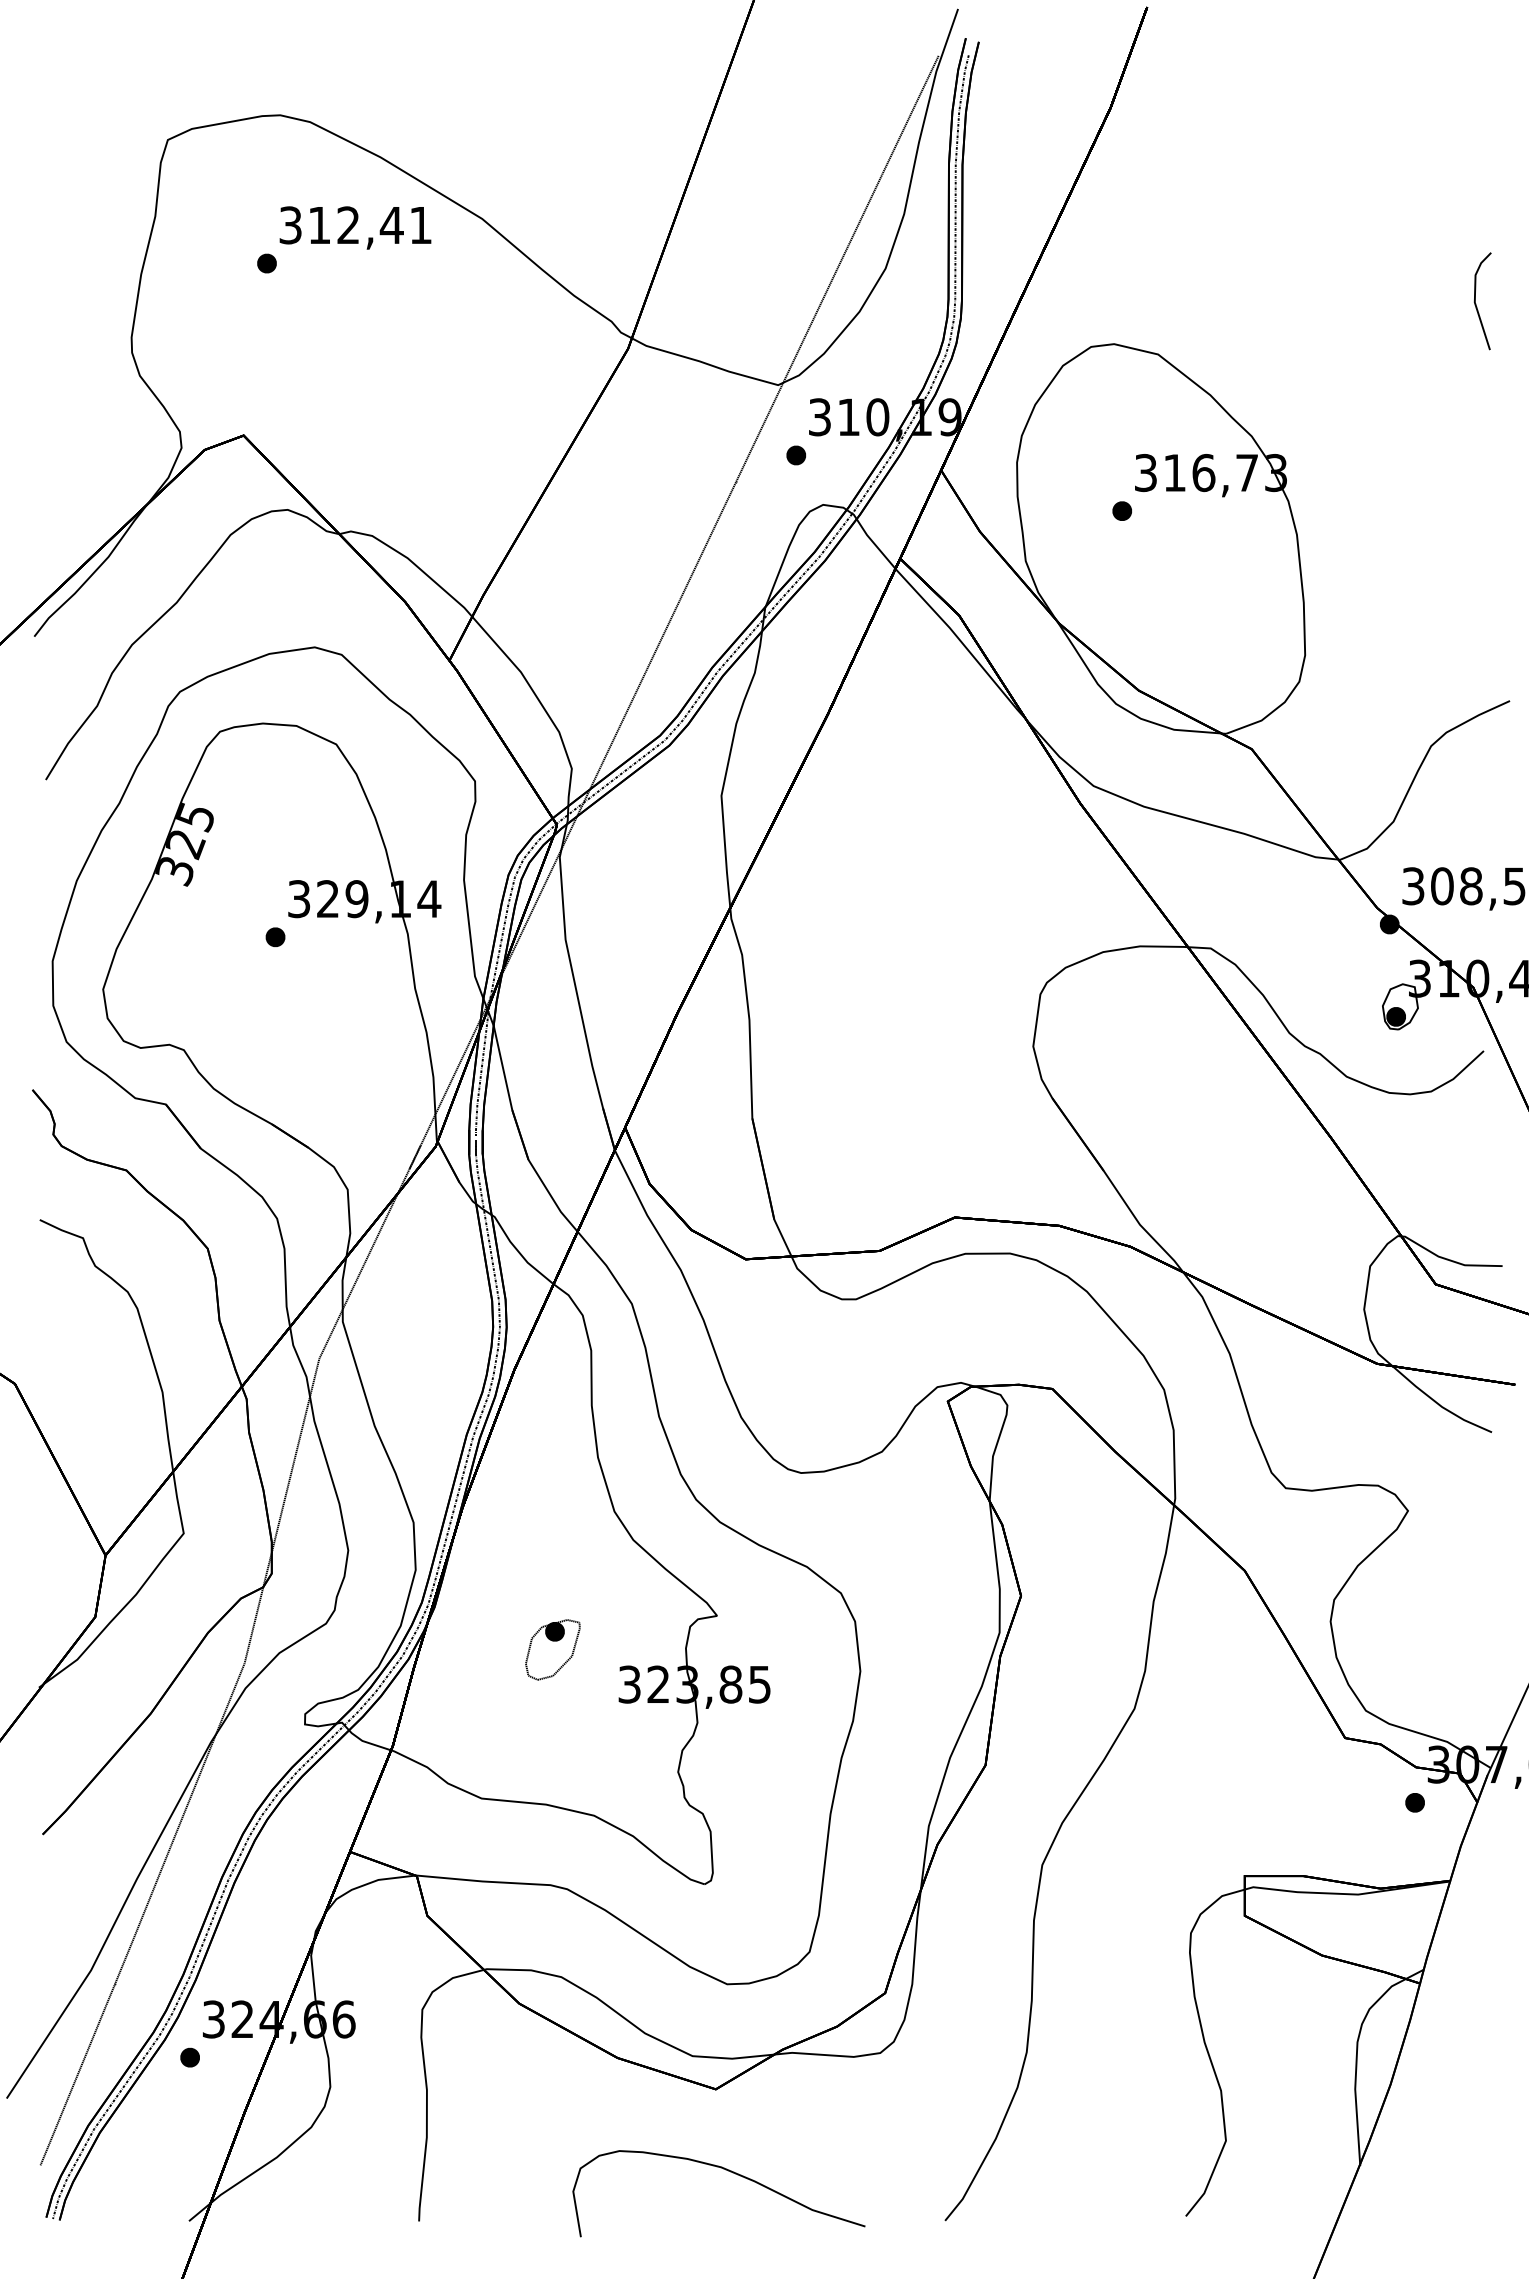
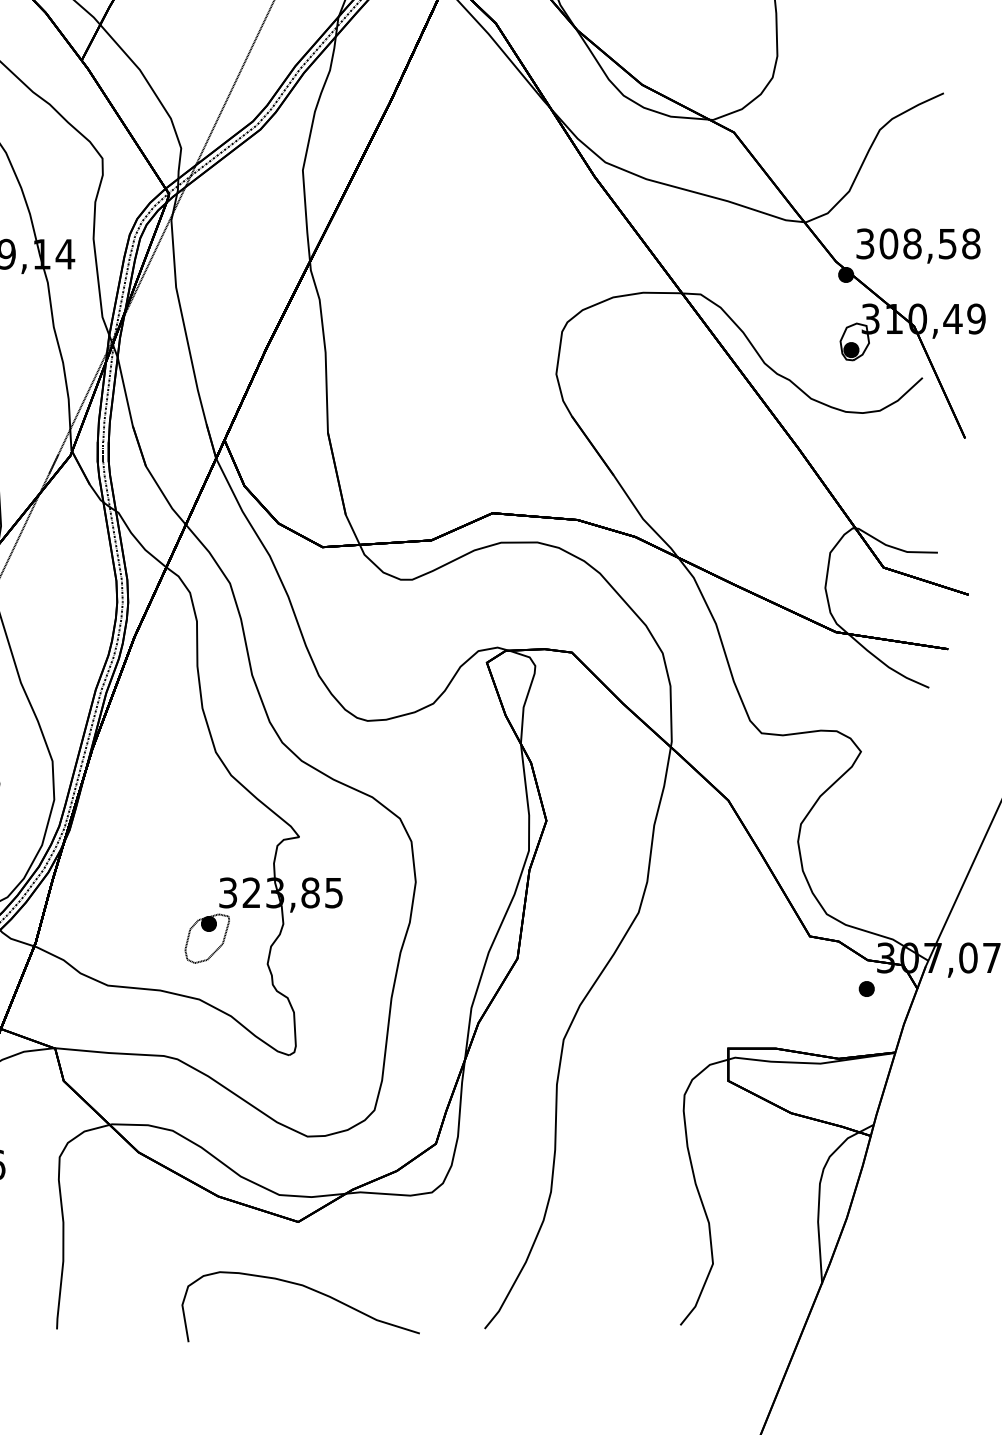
part: (552, 1649) -> (206, 938), moved

